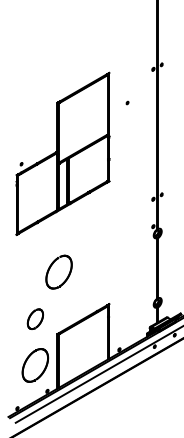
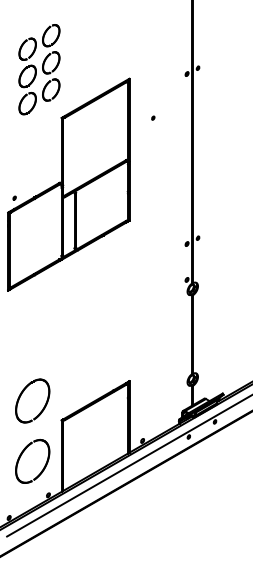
part: (40, 65) -> (39, 69), added
part: (58, 272) -> (63, 339), removed
part: (35, 318) -> (32, 400), size x1.67

